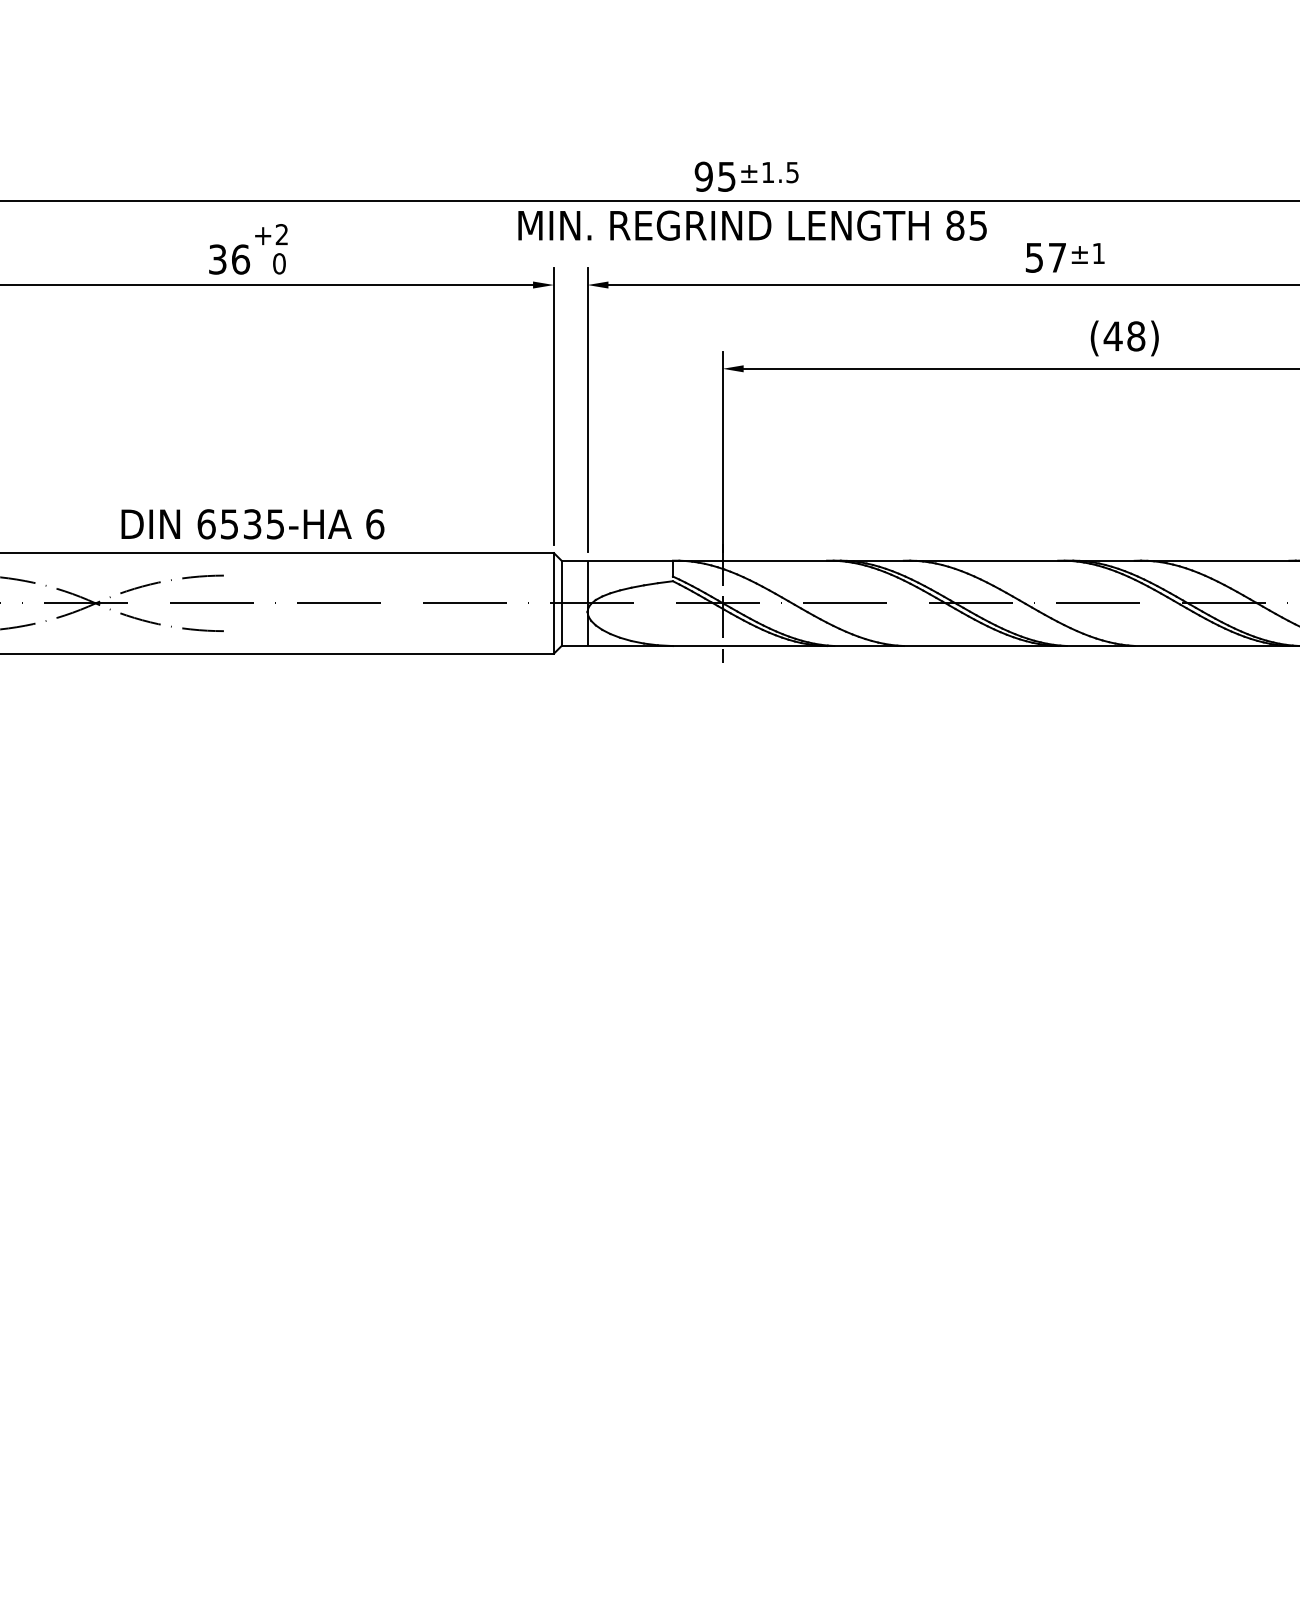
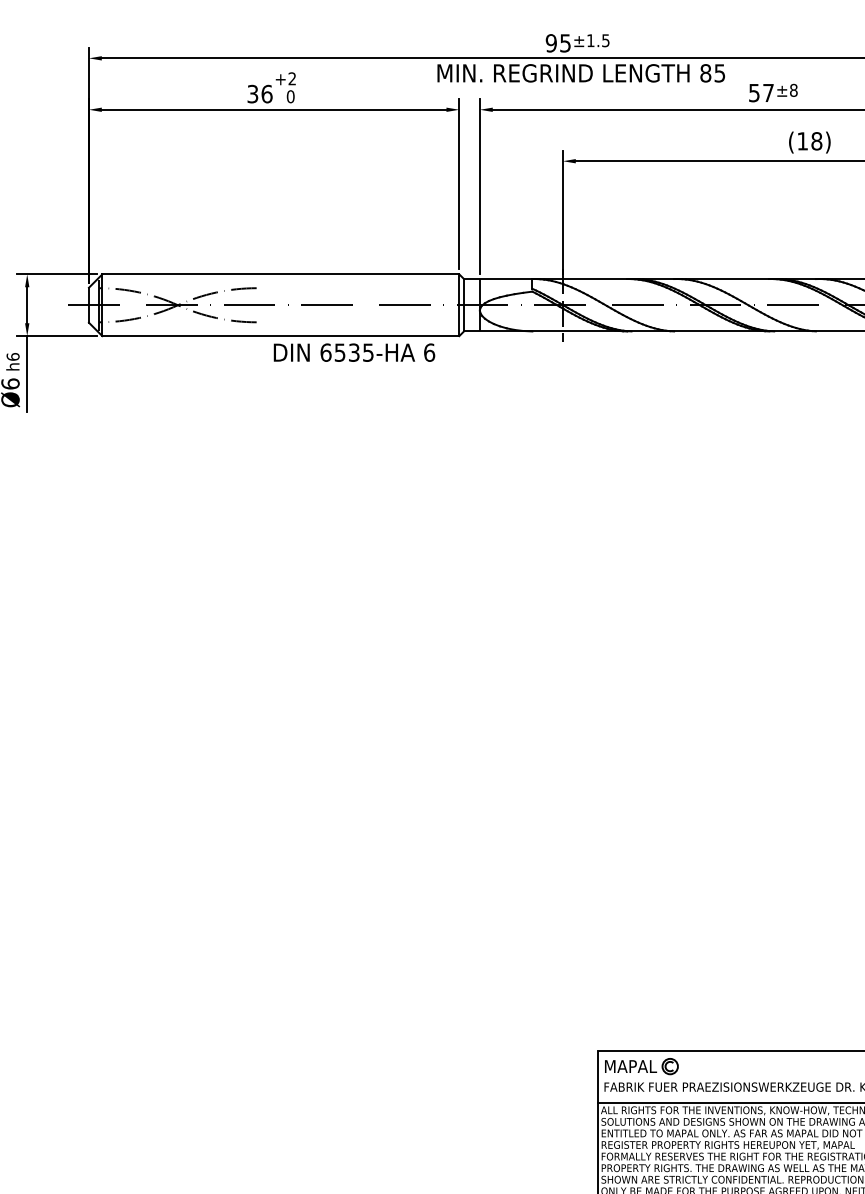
text: (1098, 252) -> (793, 89), ±1 -> ±8
text: (1112, 336) -> (802, 141), (48) -> (18)
text: (252, 523) -> (354, 352), moved

